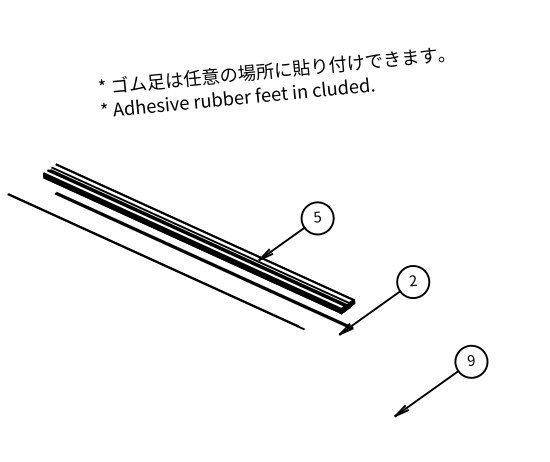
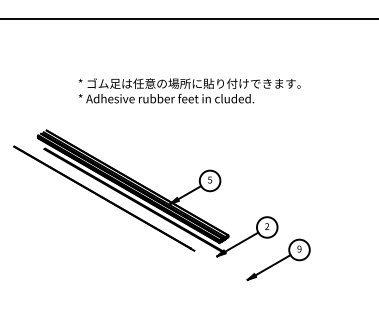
part: (440, 379) -> (278, 259), moved

